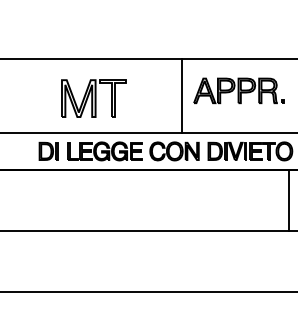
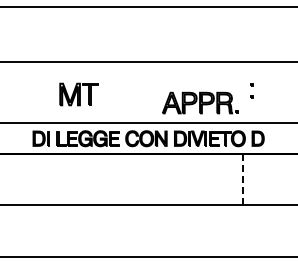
part: (239, 90) -> (200, 102), moved
line: (181, 96) -> (152, 92), removed
part: (93, 98) -> (78, 94), size x0.7
line: (289, 200) -> (242, 179), solid -> dashed

